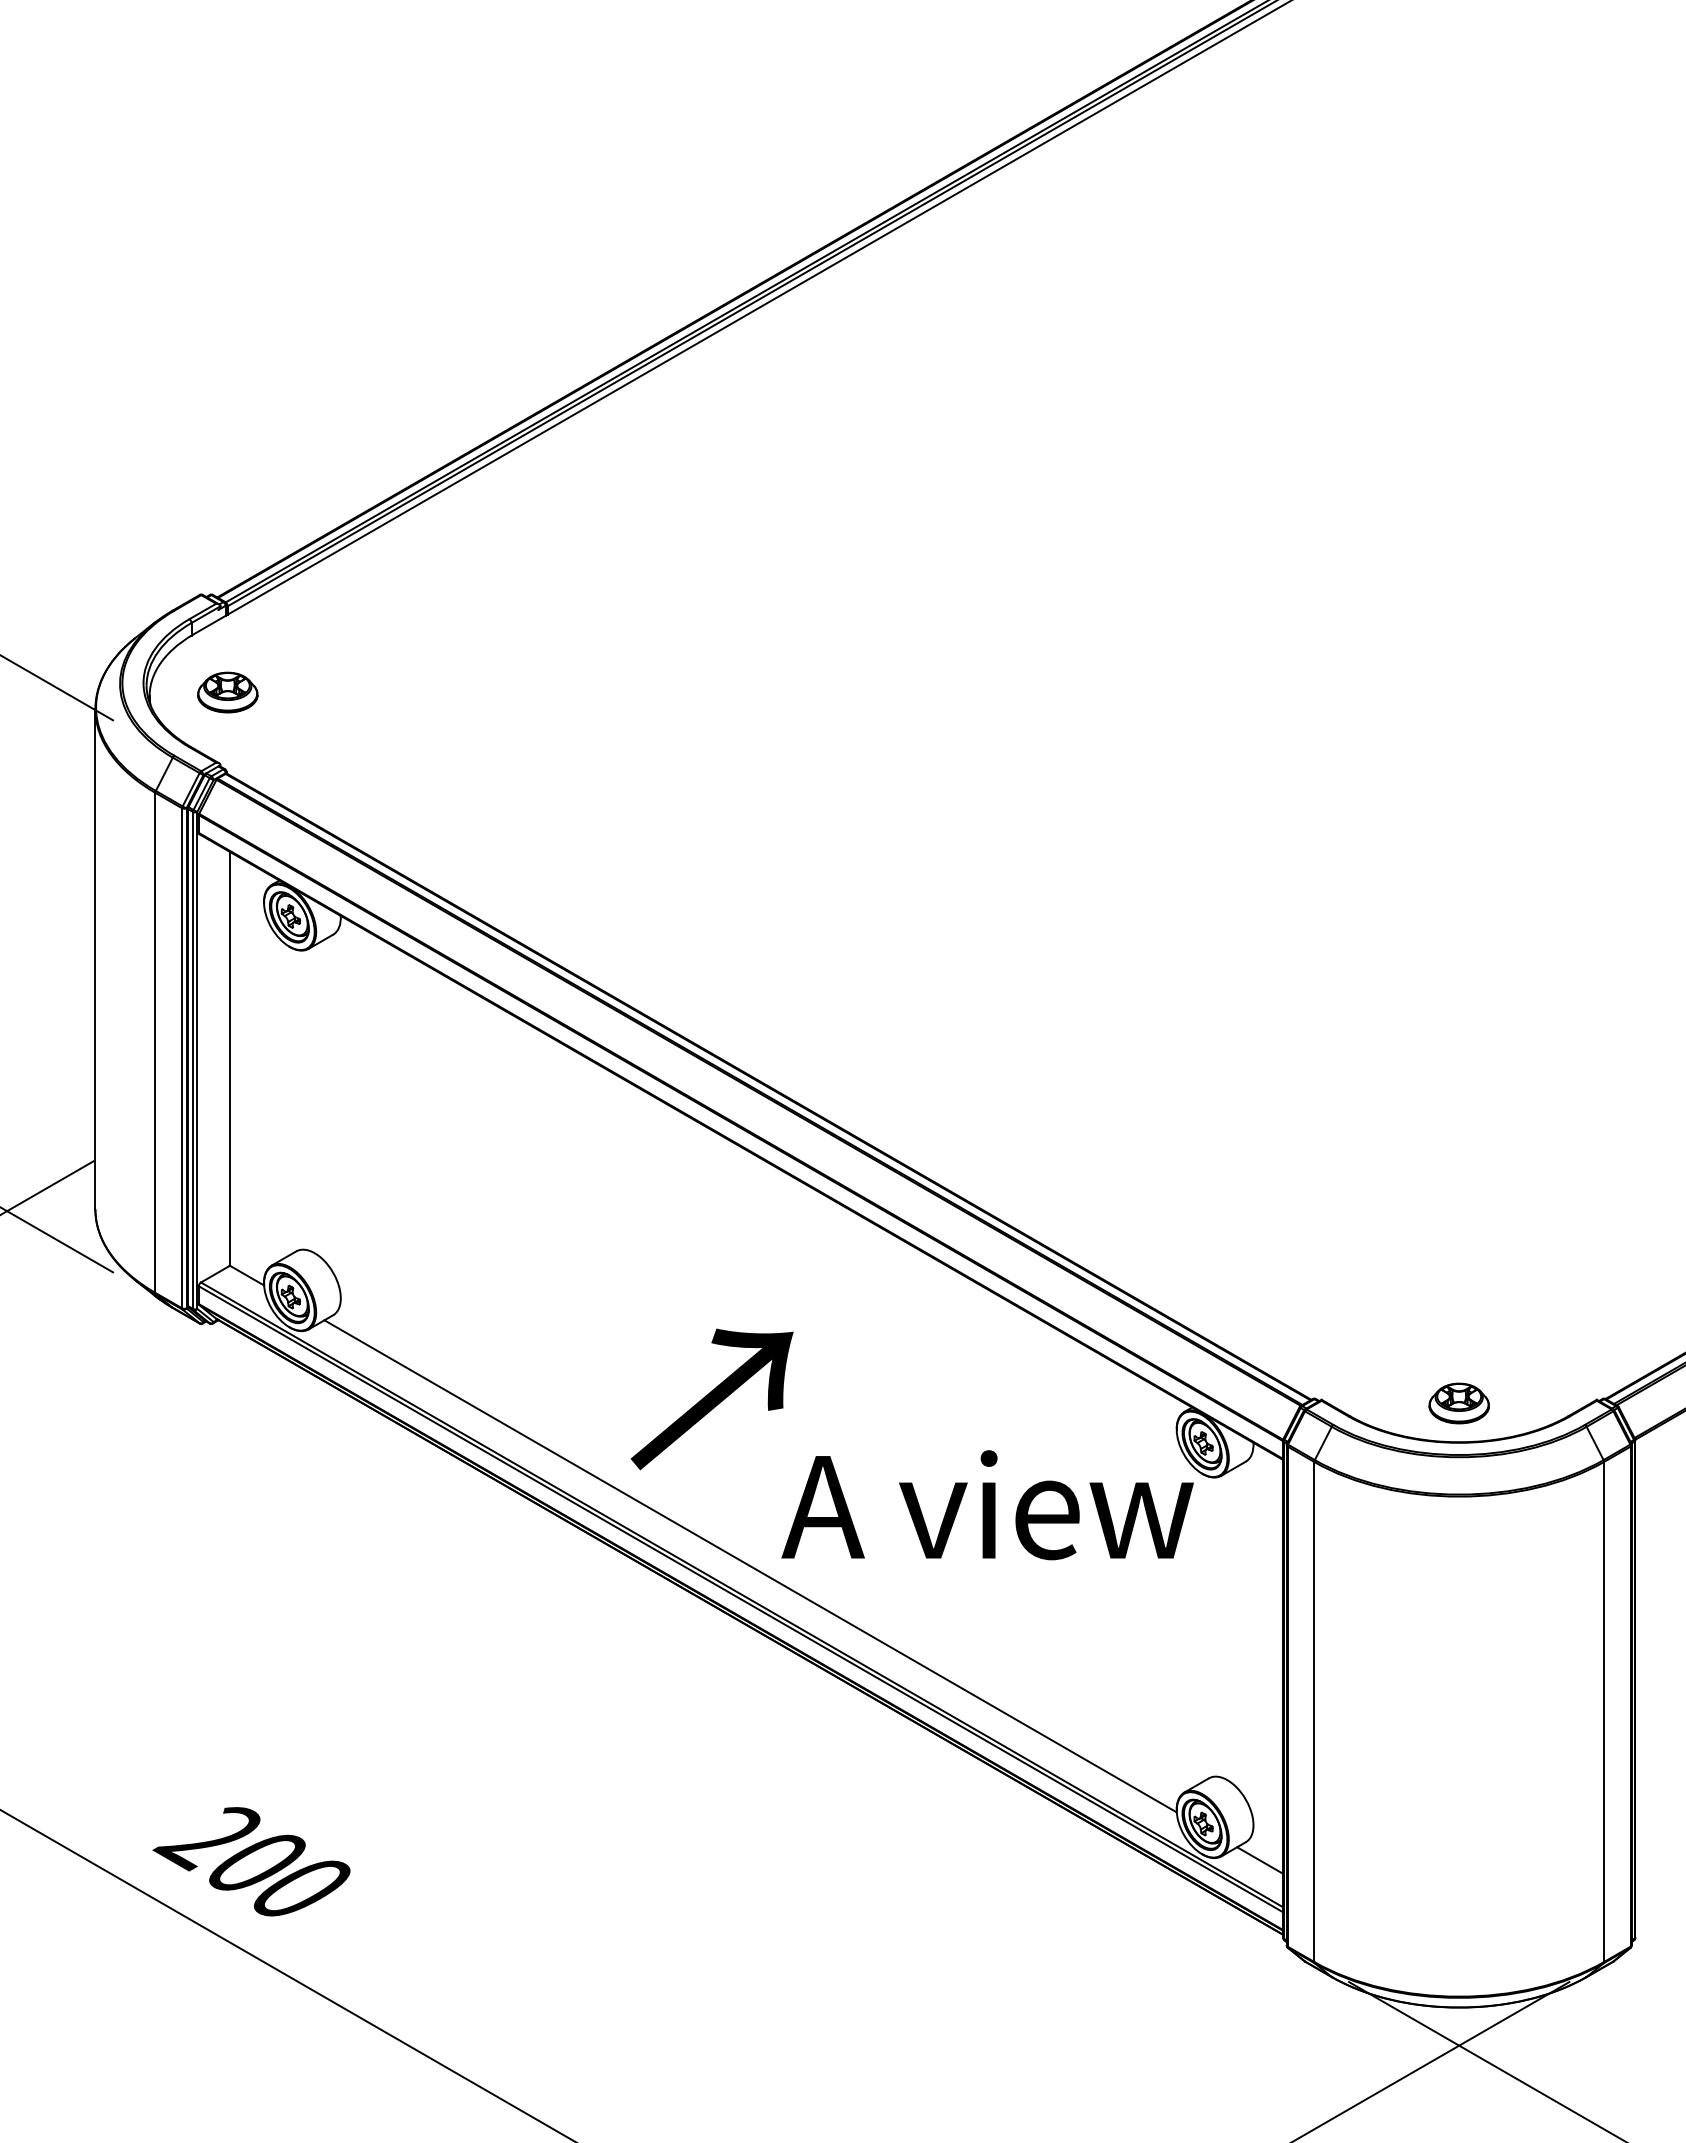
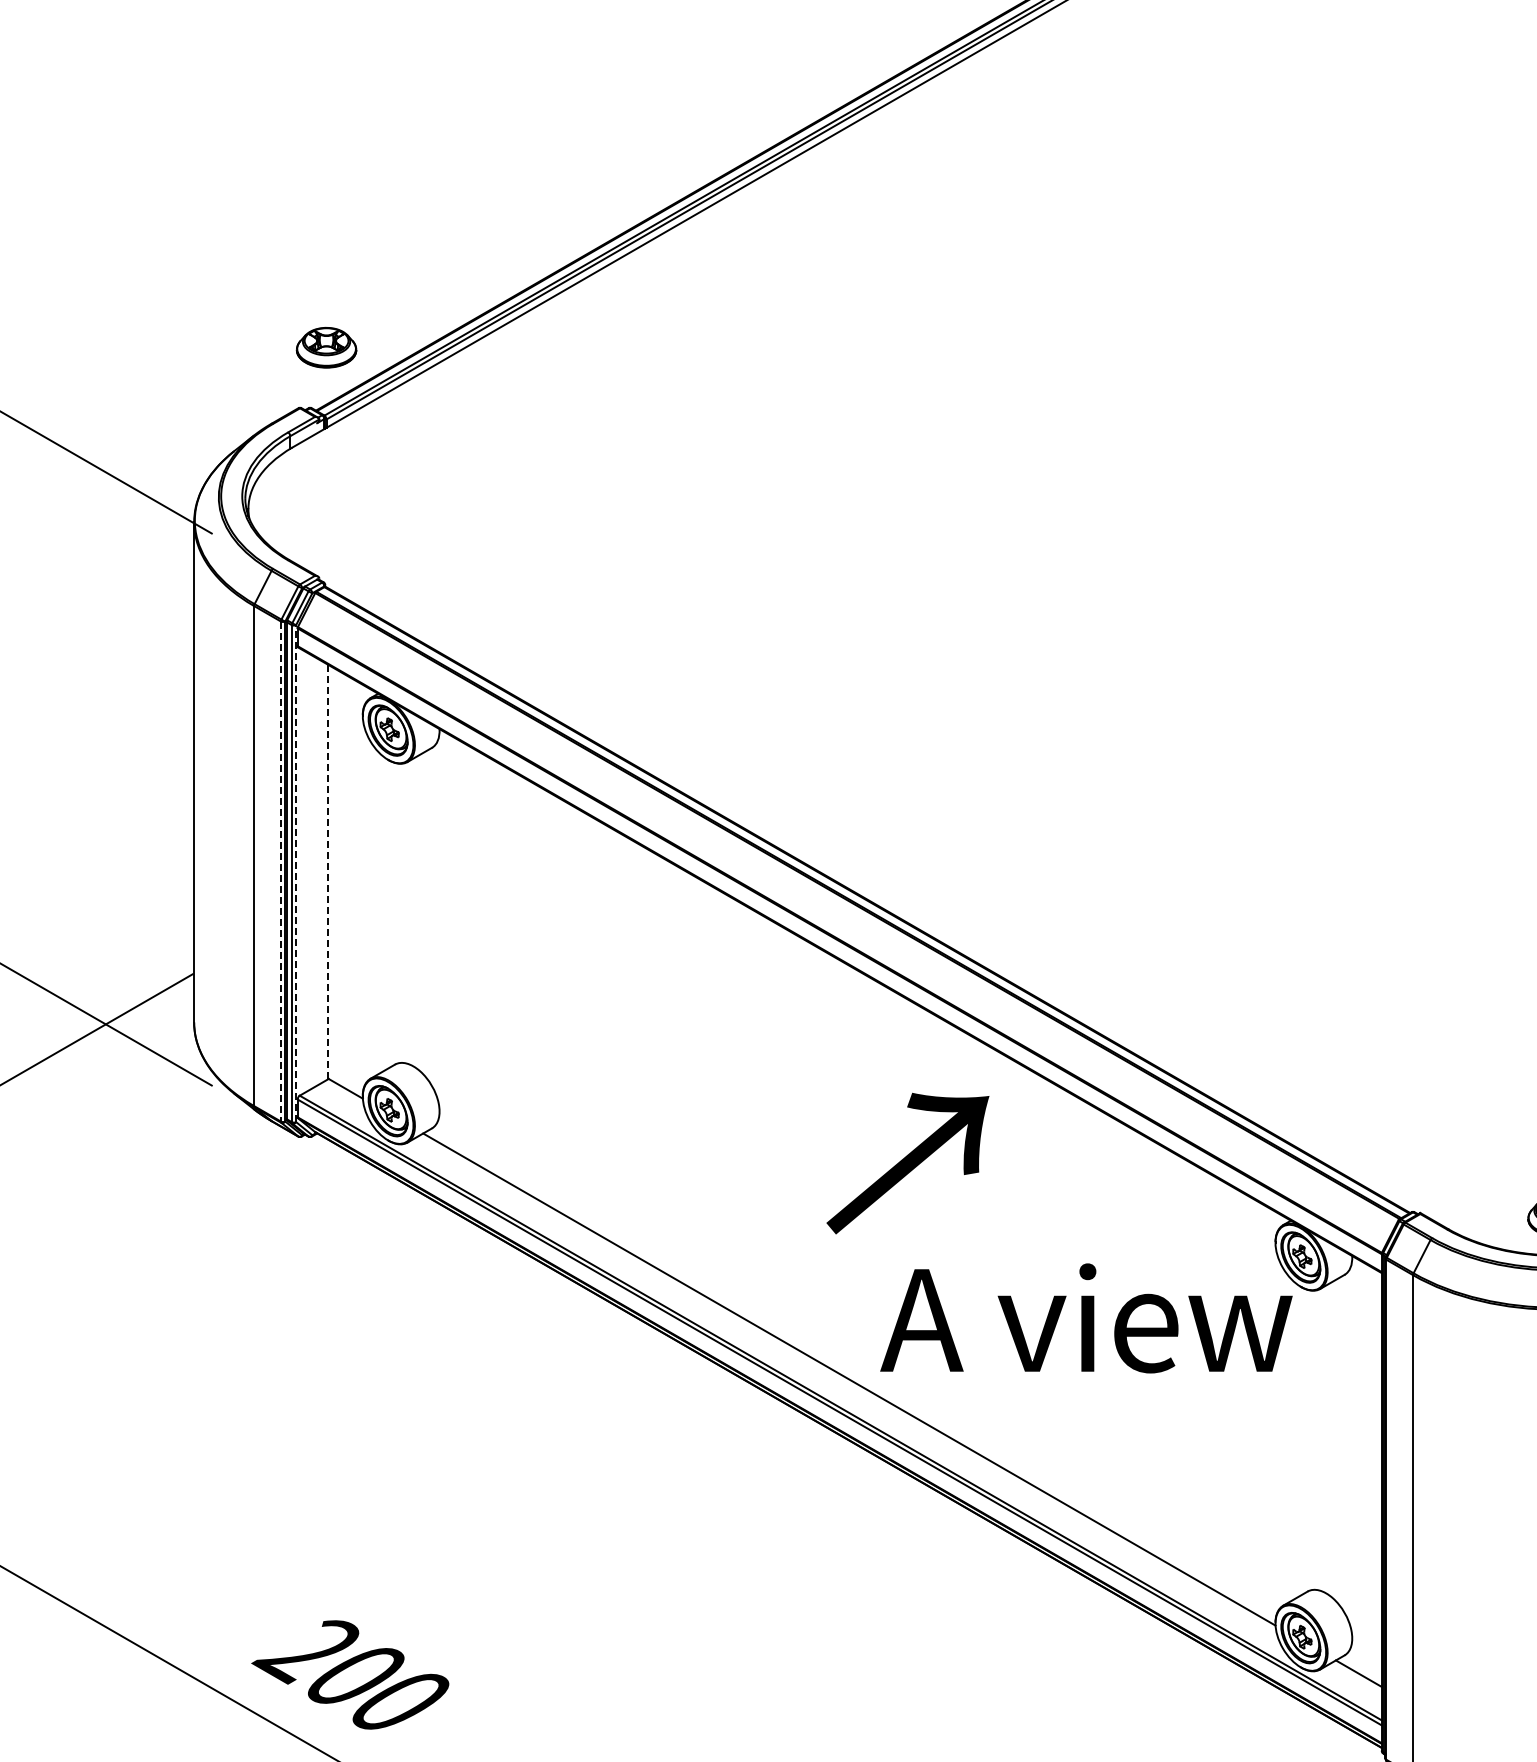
part: (227, 692) -> (326, 347), moved
line: (182, 1058) -> (281, 871), solid -> dashed
line: (229, 1058) -> (328, 871), solid -> dashed
line: (197, 1060) -> (296, 873), solid -> dashed
text: (711, 1399) -> (907, 1163), moved

